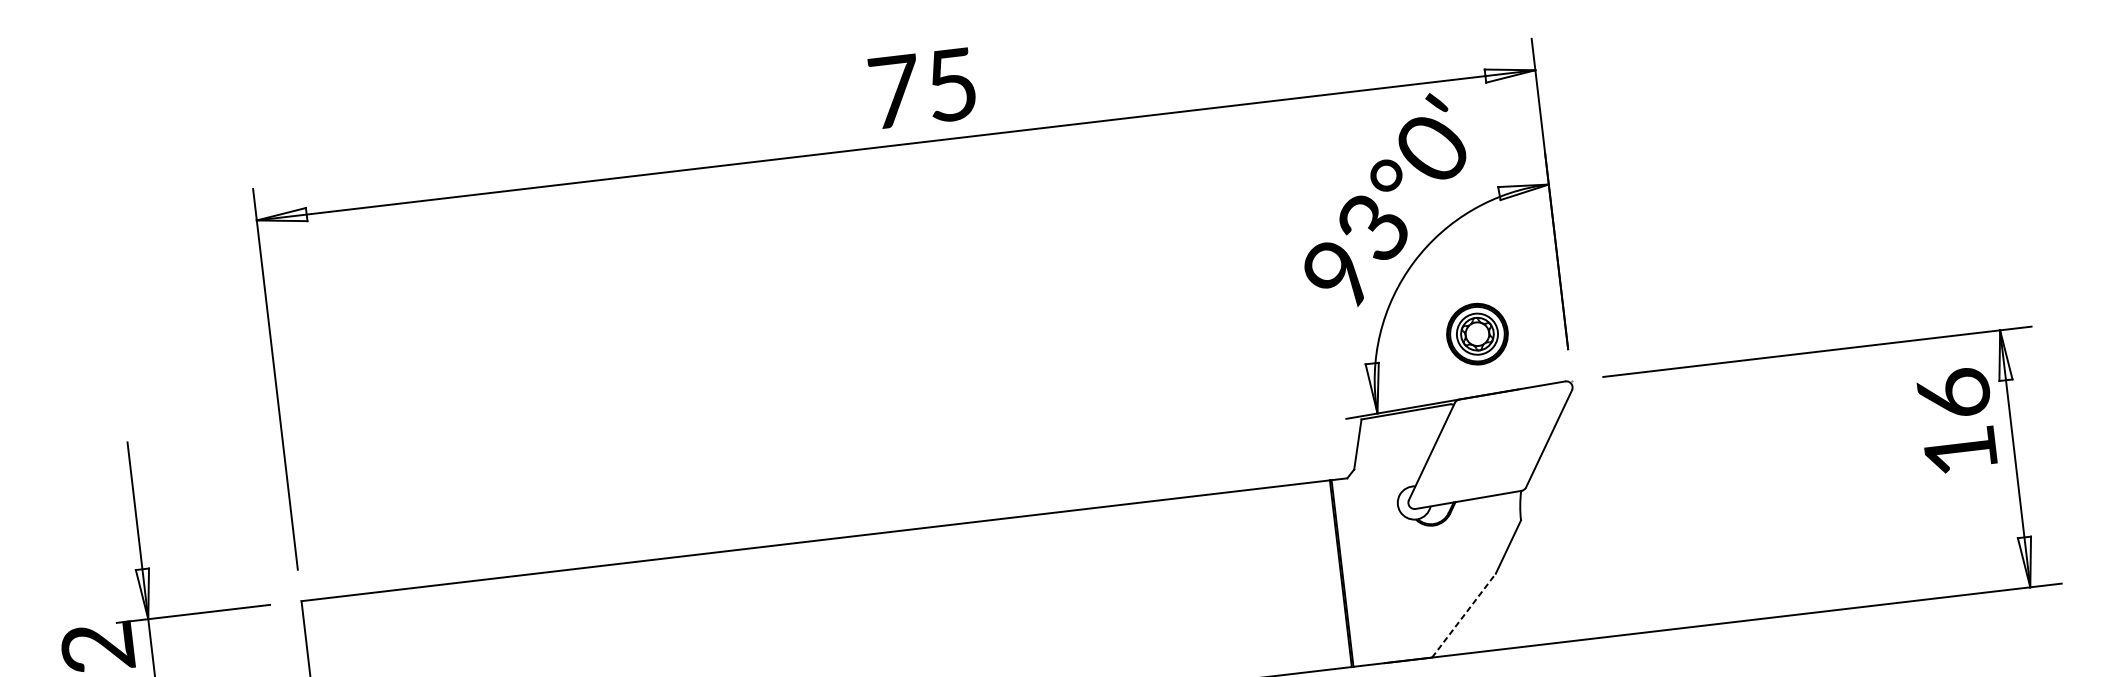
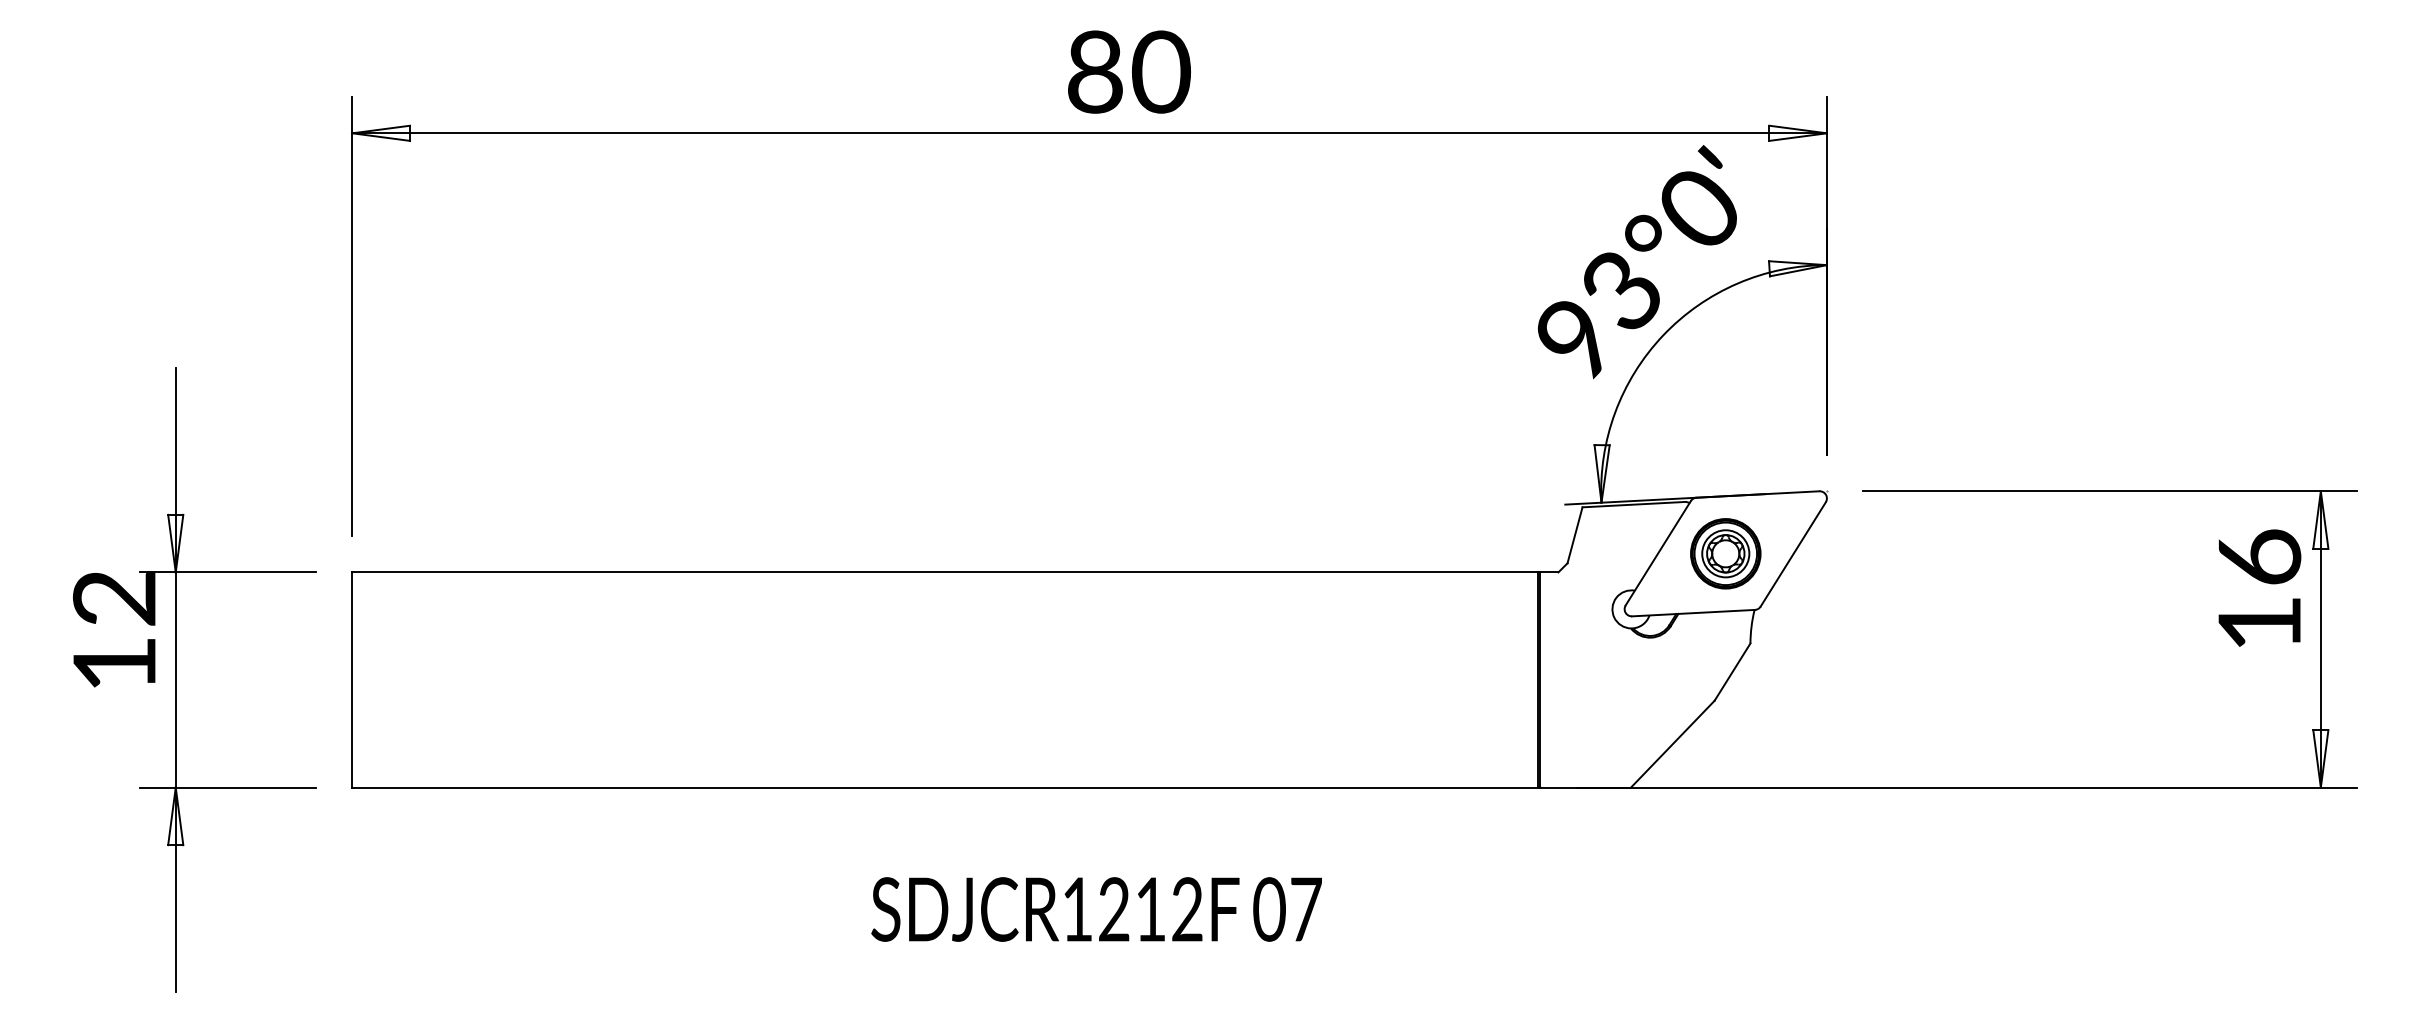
text: (924, 87) -> (1129, 71), 75 -> 80
part: (1477, 333) -> (1725, 553), moved
line: (1464, 614) -> (1673, 743), dashed -> solid

